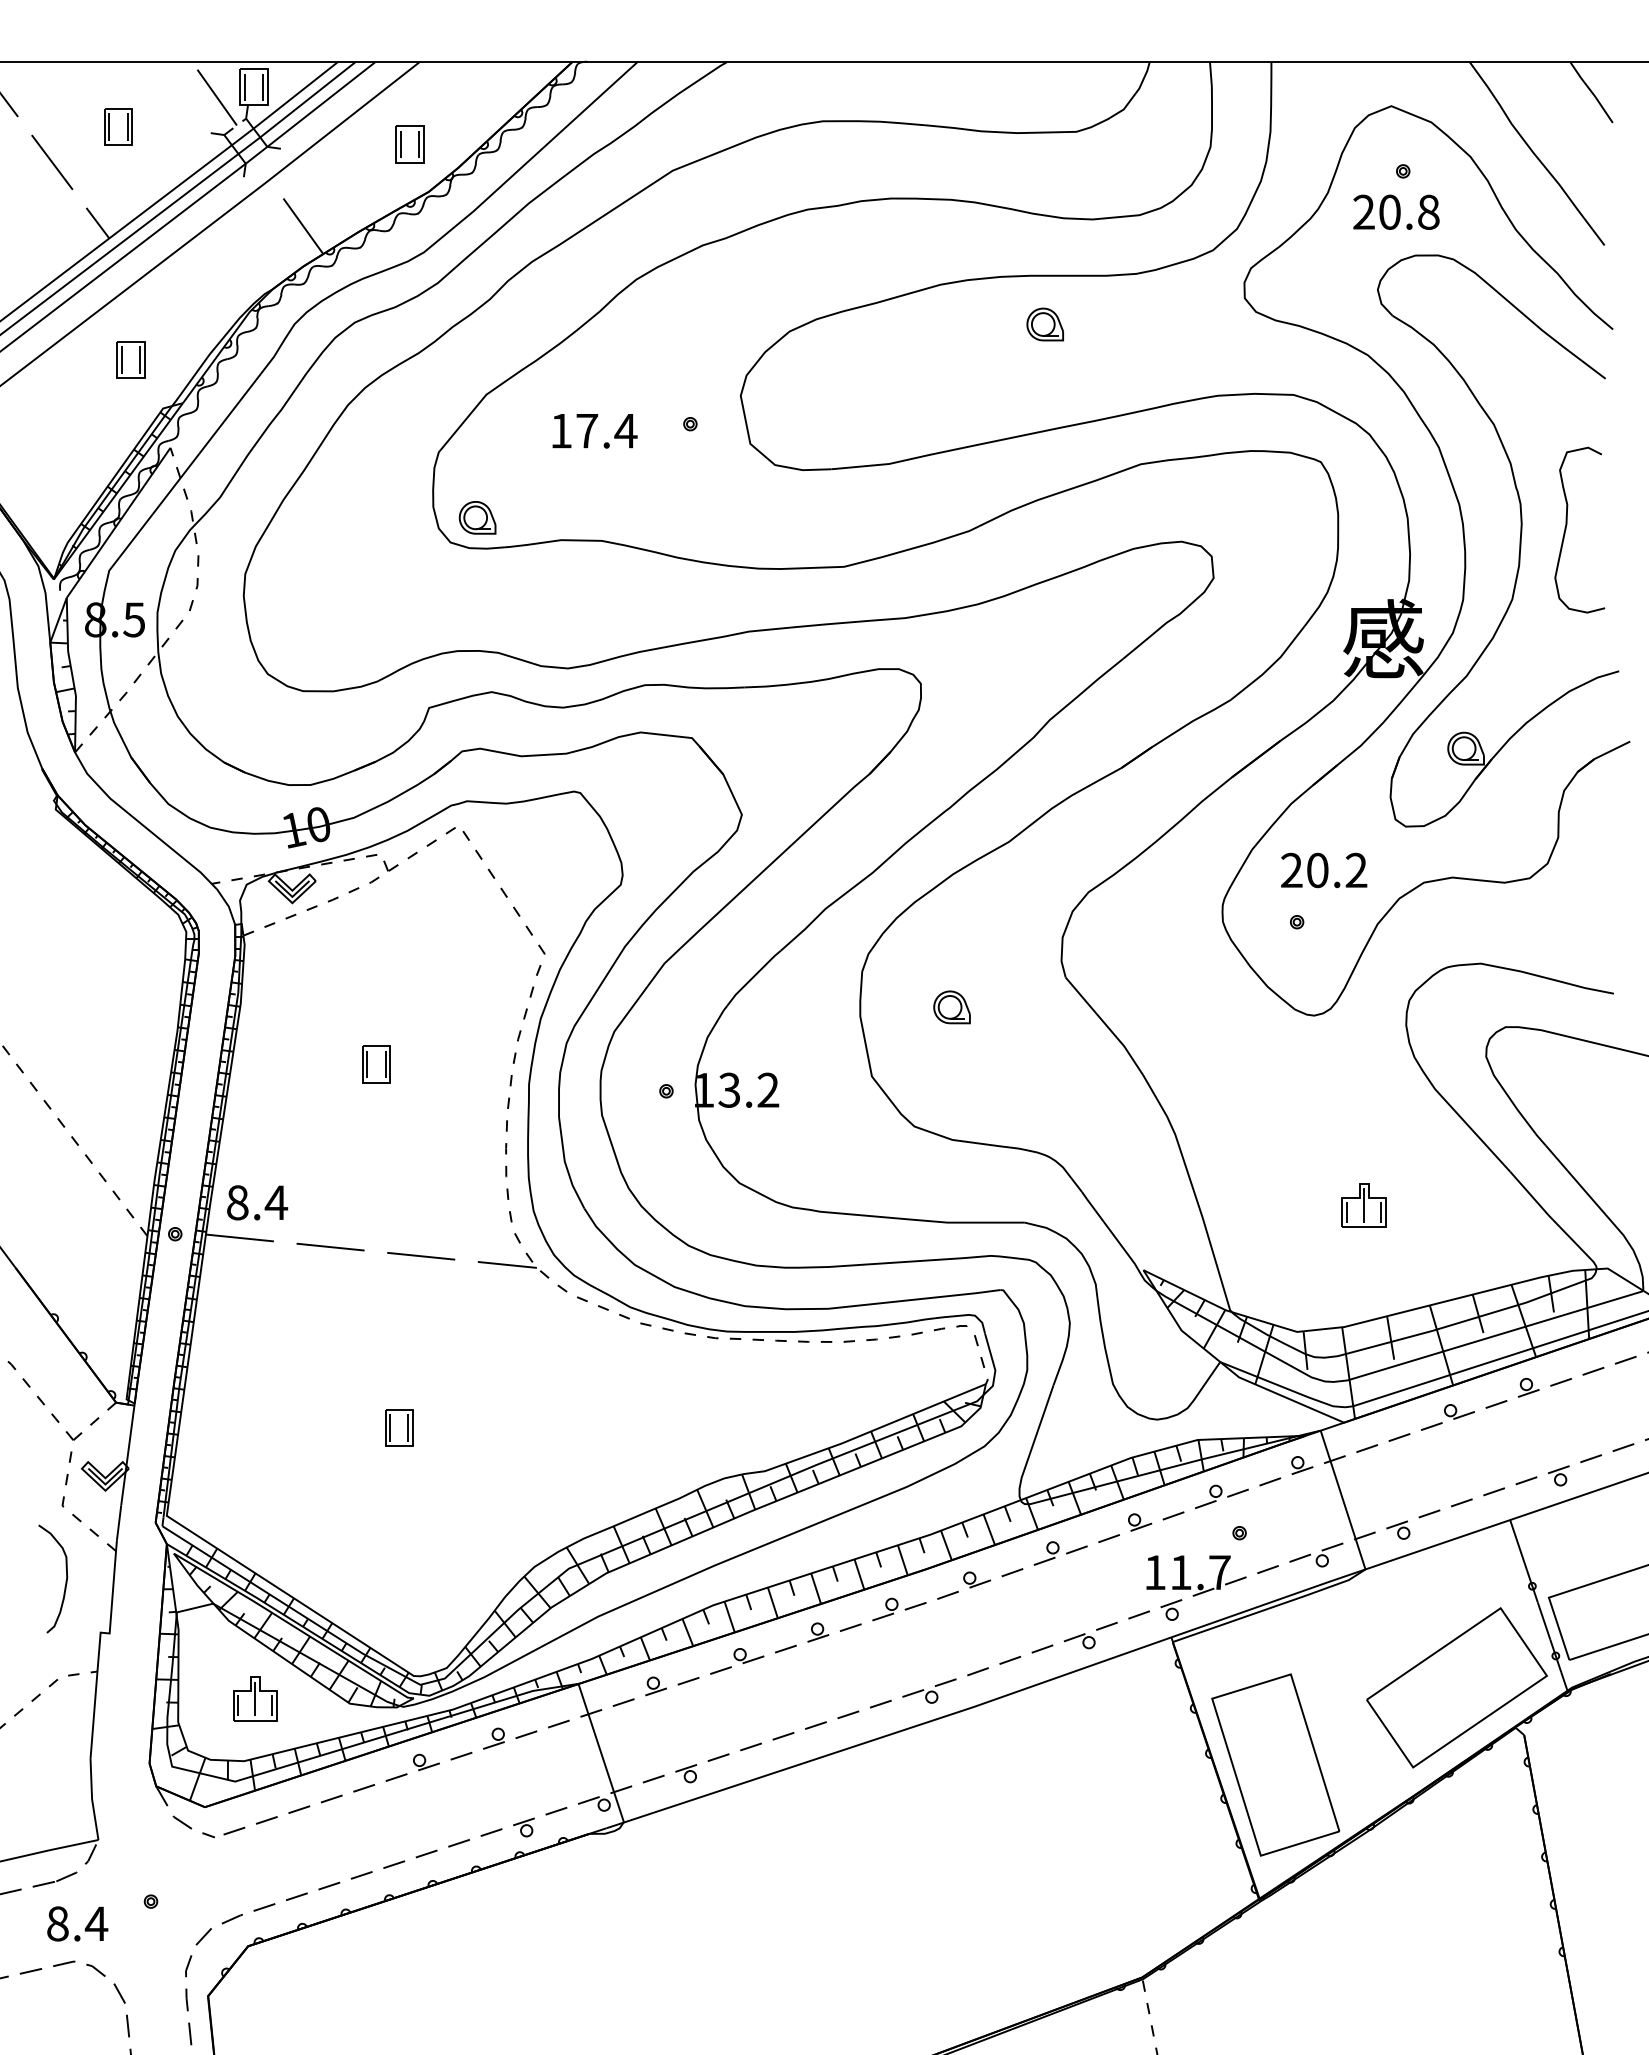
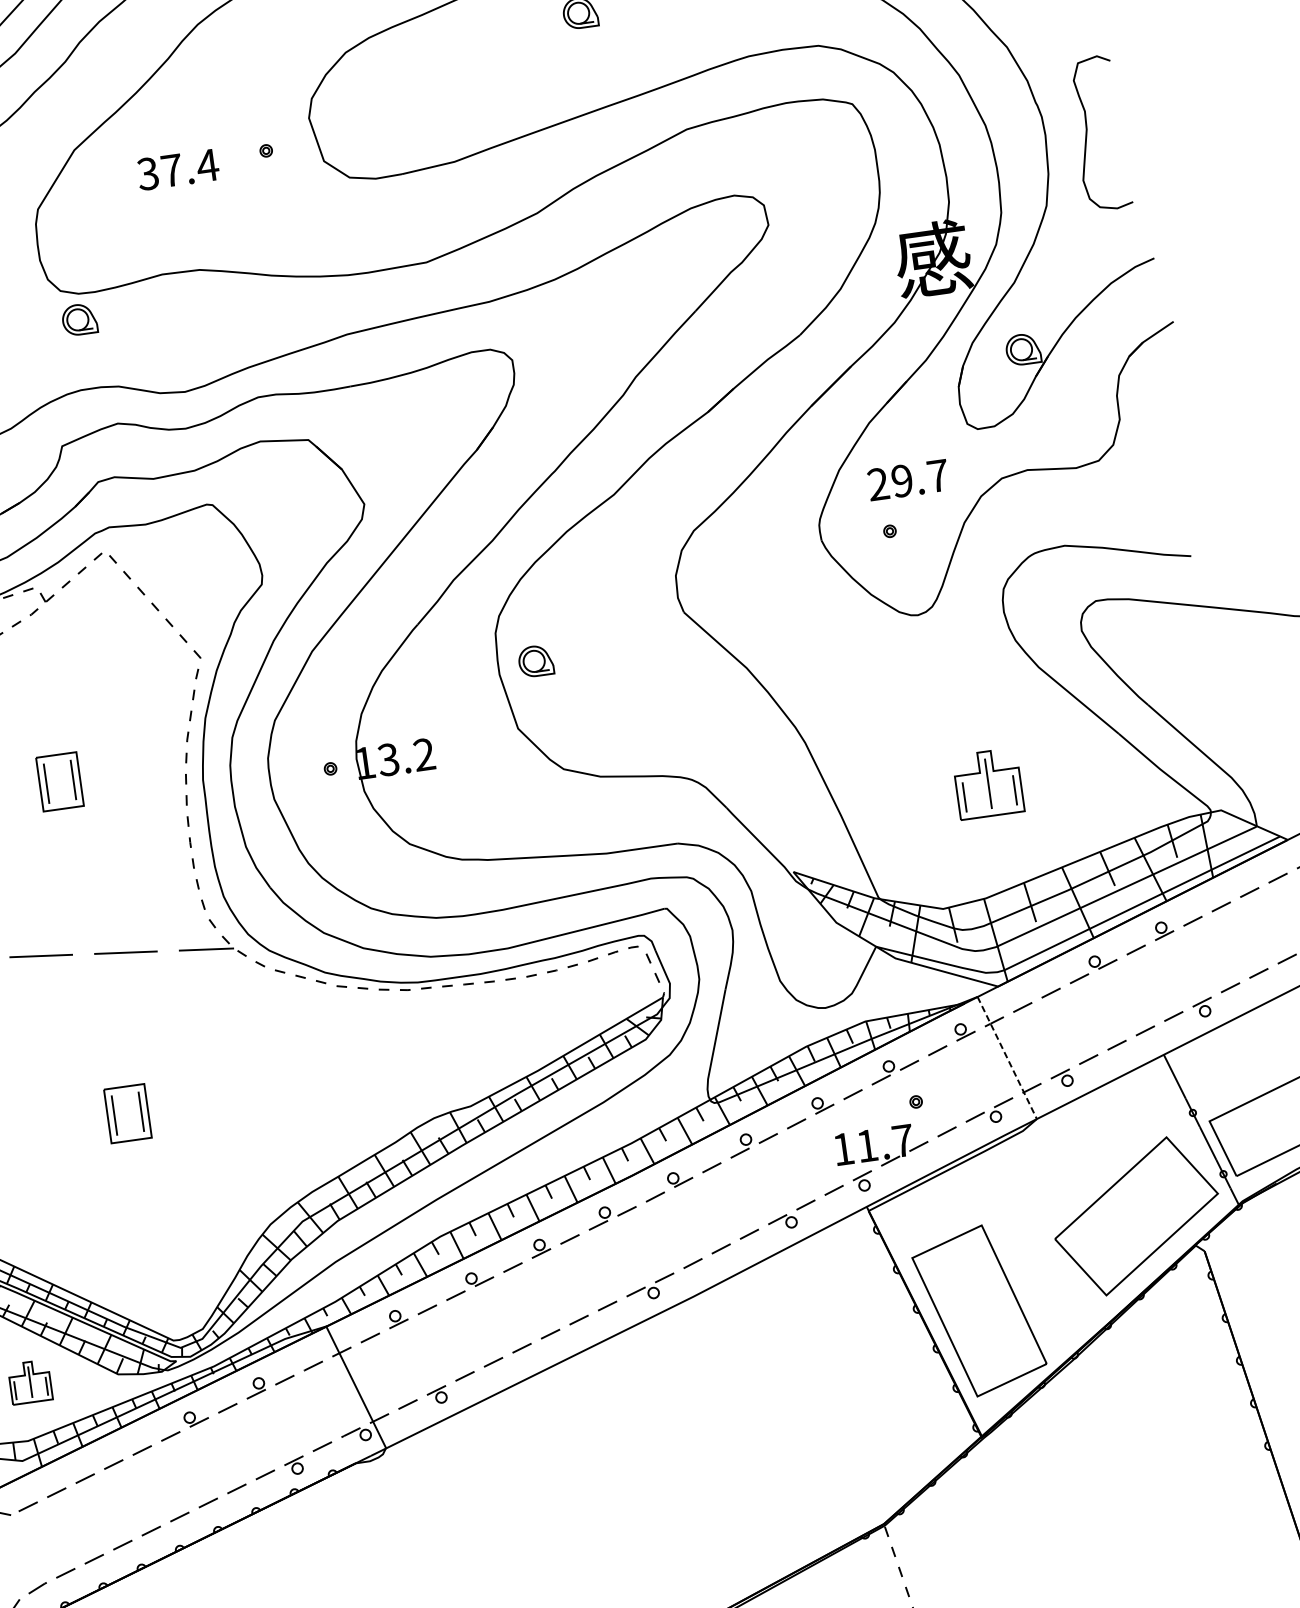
text: (560, 430) -> (147, 173), 17.4 -> 37.4
part: (477, 517) -> (79, 319), moved
text: (1337, 870) -> (920, 478), 20.2 -> 29.7
part: (951, 1007) -> (535, 661), moved
part: (376, 1064) -> (59, 781), size x1.6
part: (1363, 1205) -> (987, 783), size x1.6
part: (399, 1427) -> (128, 1113), size x1.6
line: (1342, 1499) -> (1006, 1057), solid -> dashed

